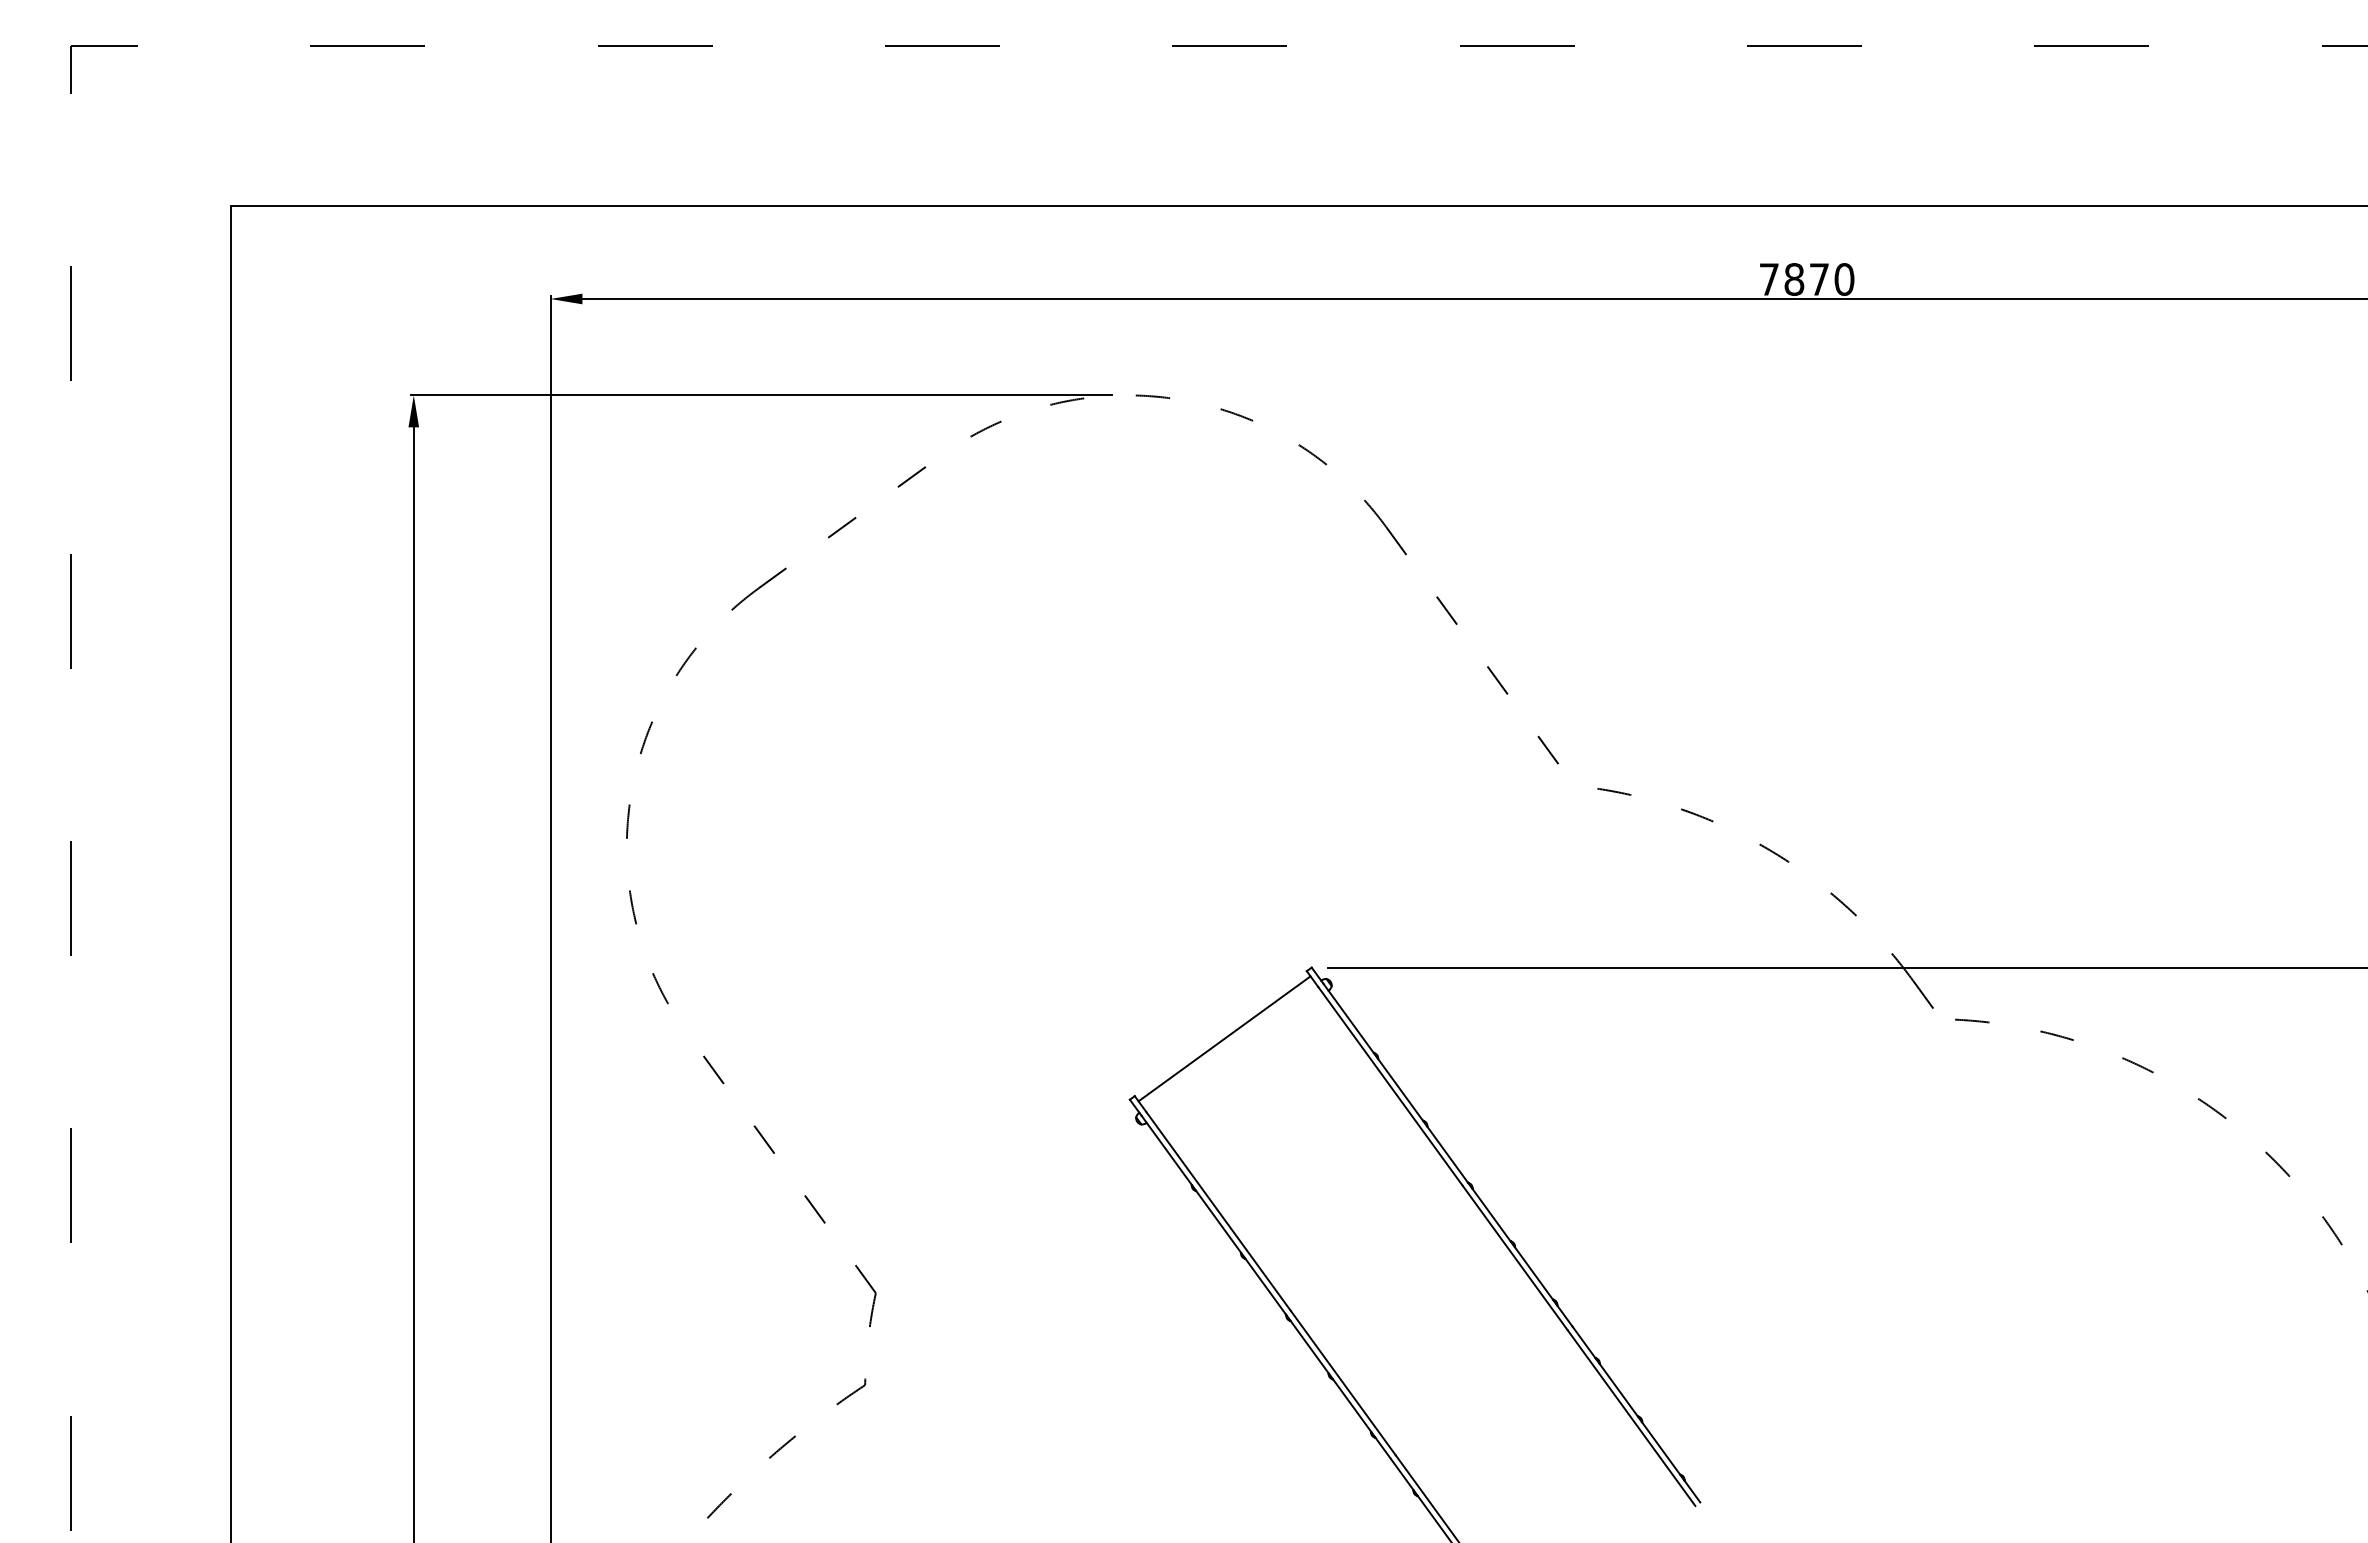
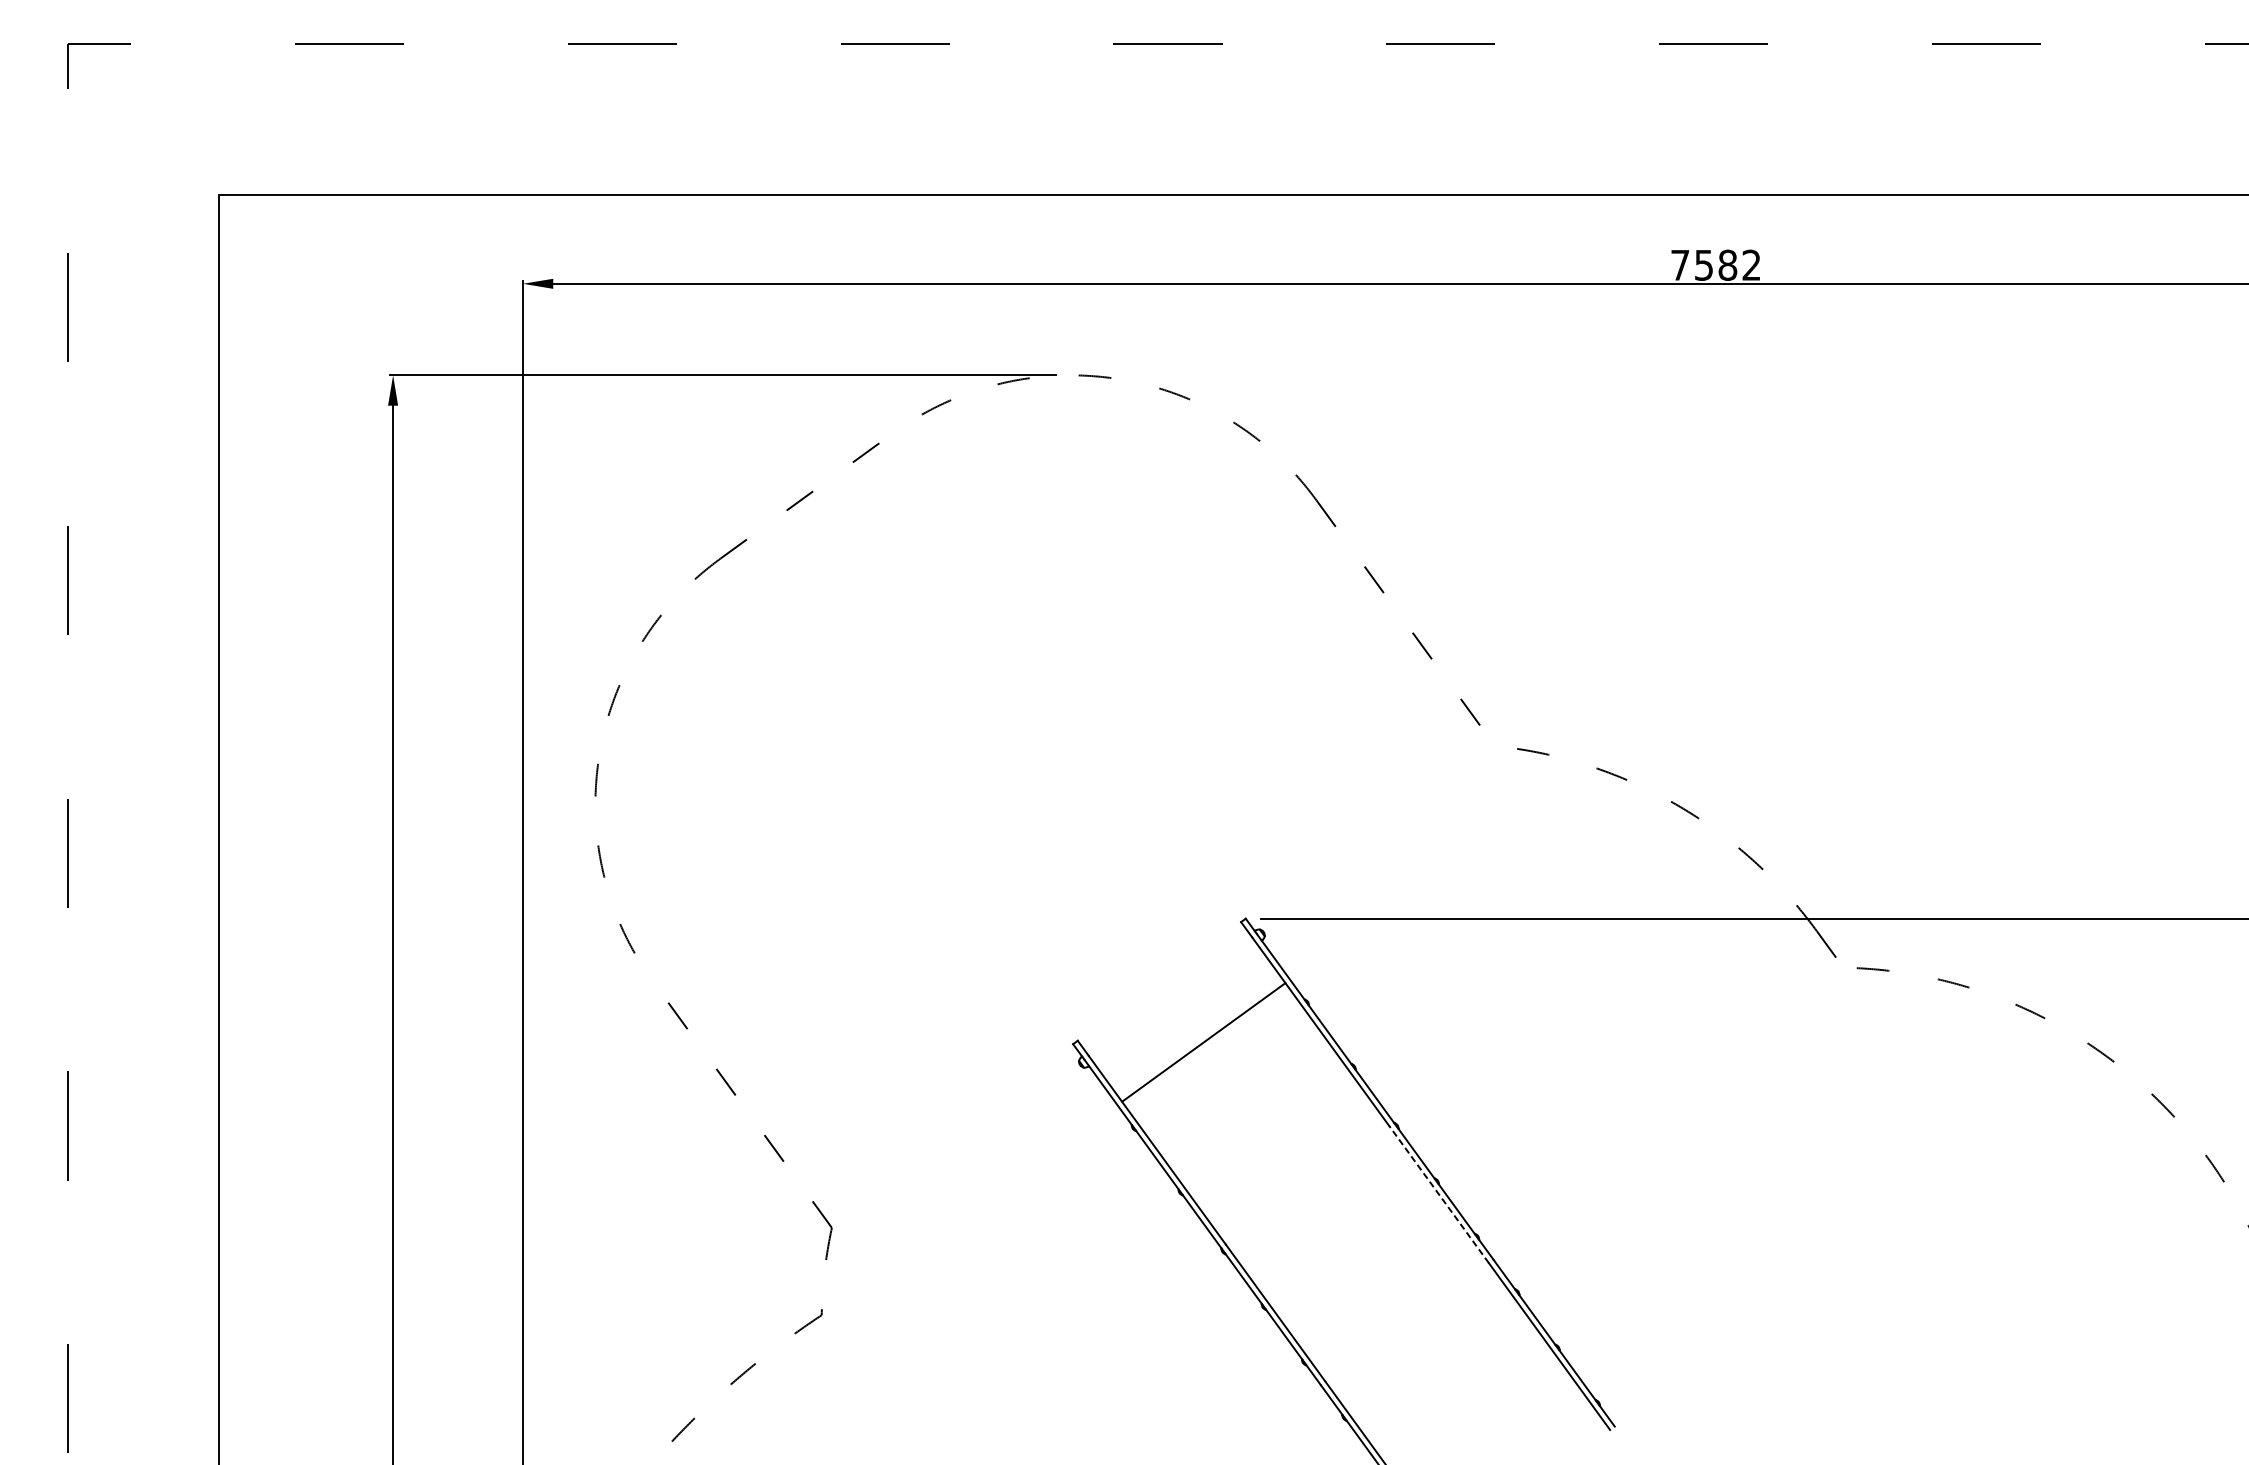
text: (1819, 279) -> (1727, 265), 7870 -> 7582
line: (1224, 1038) -> (1203, 1042), moved
line: (1514, 1257) -> (1438, 1194), solid -> dashed

